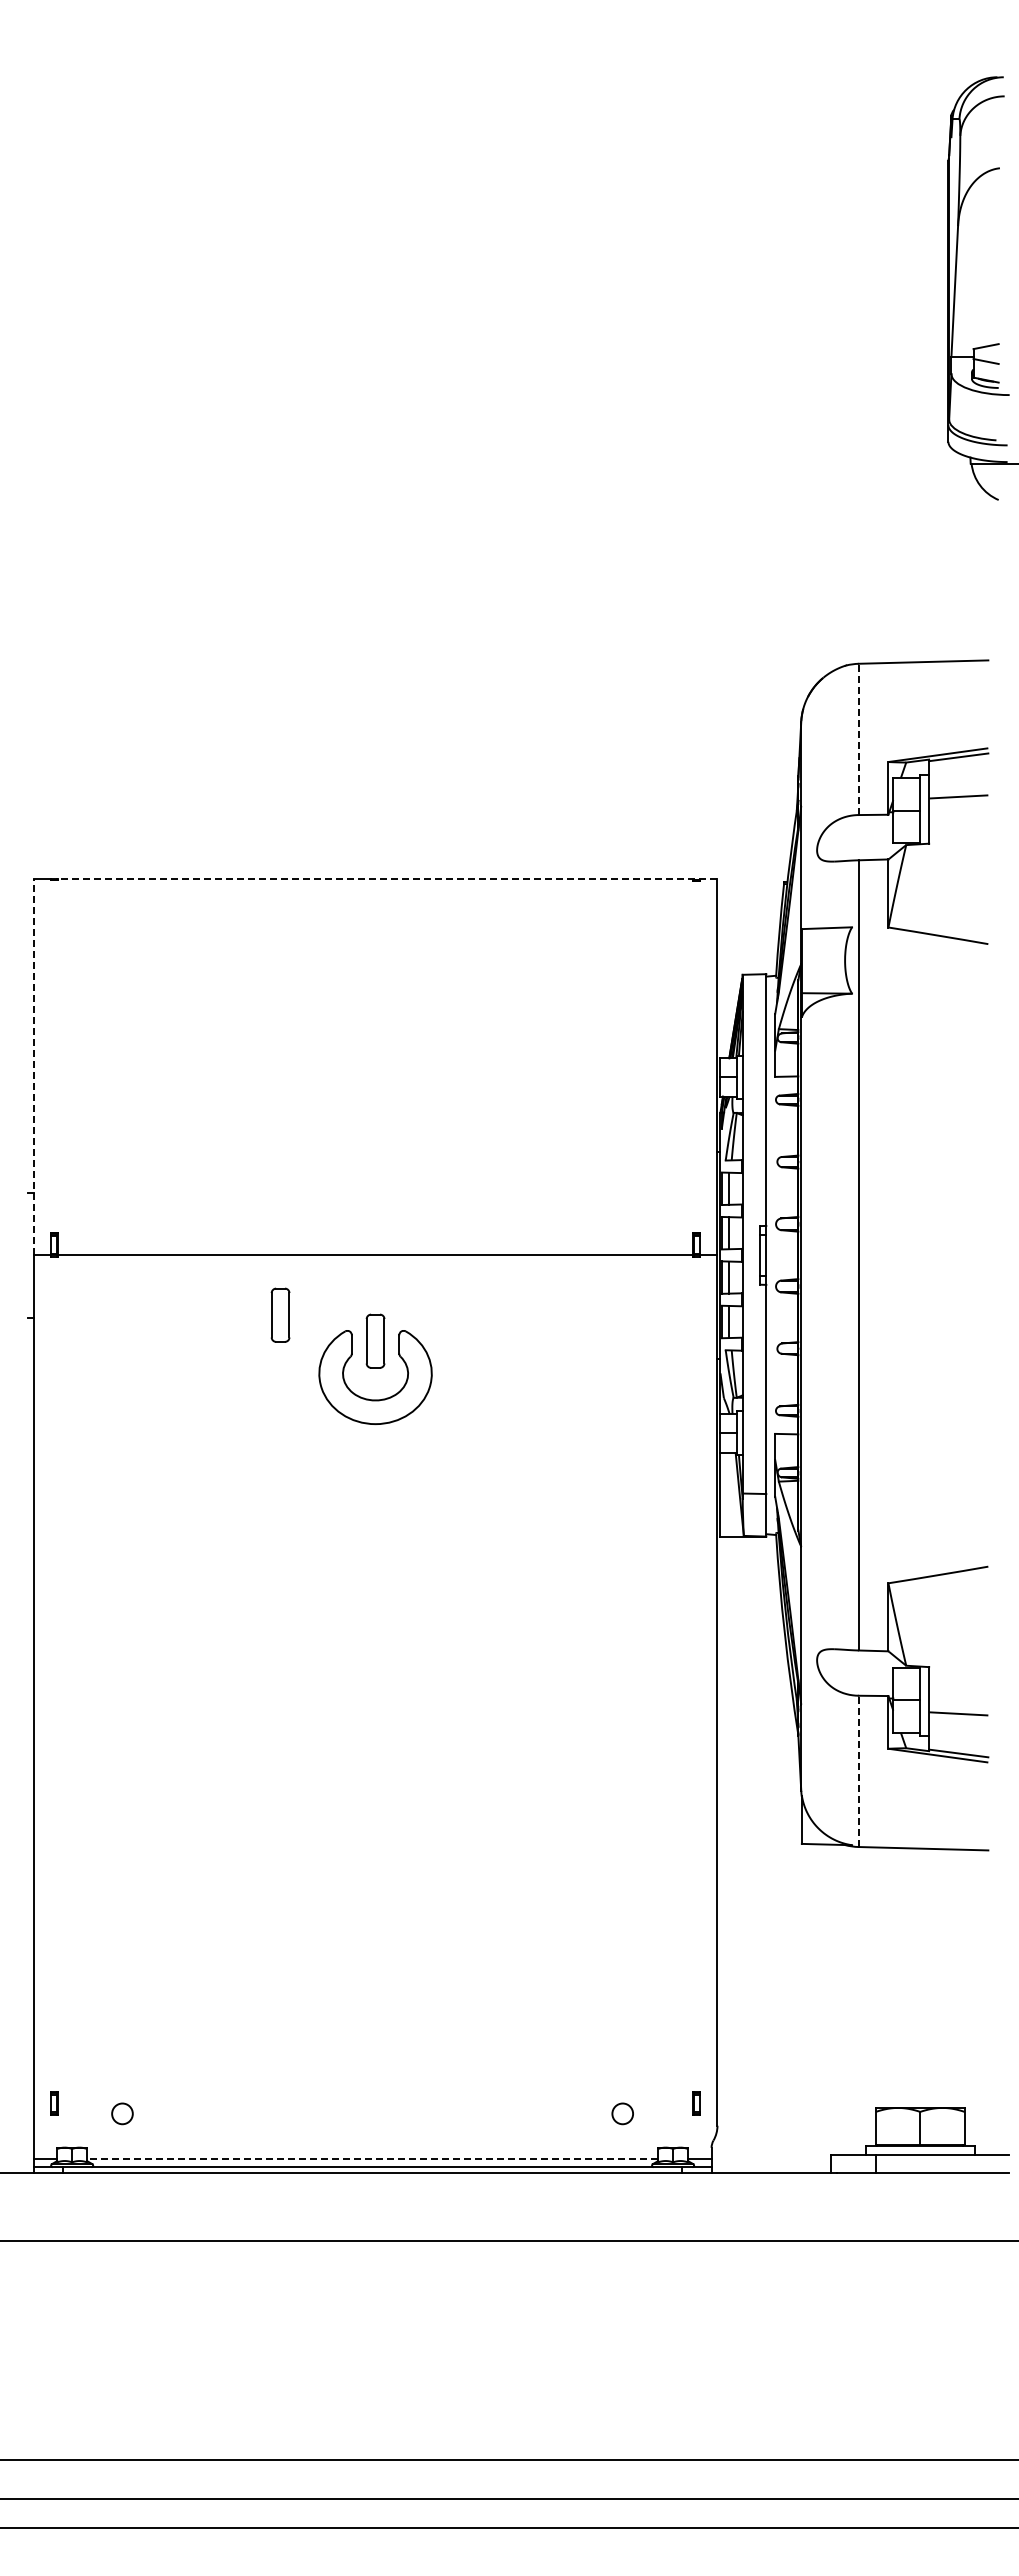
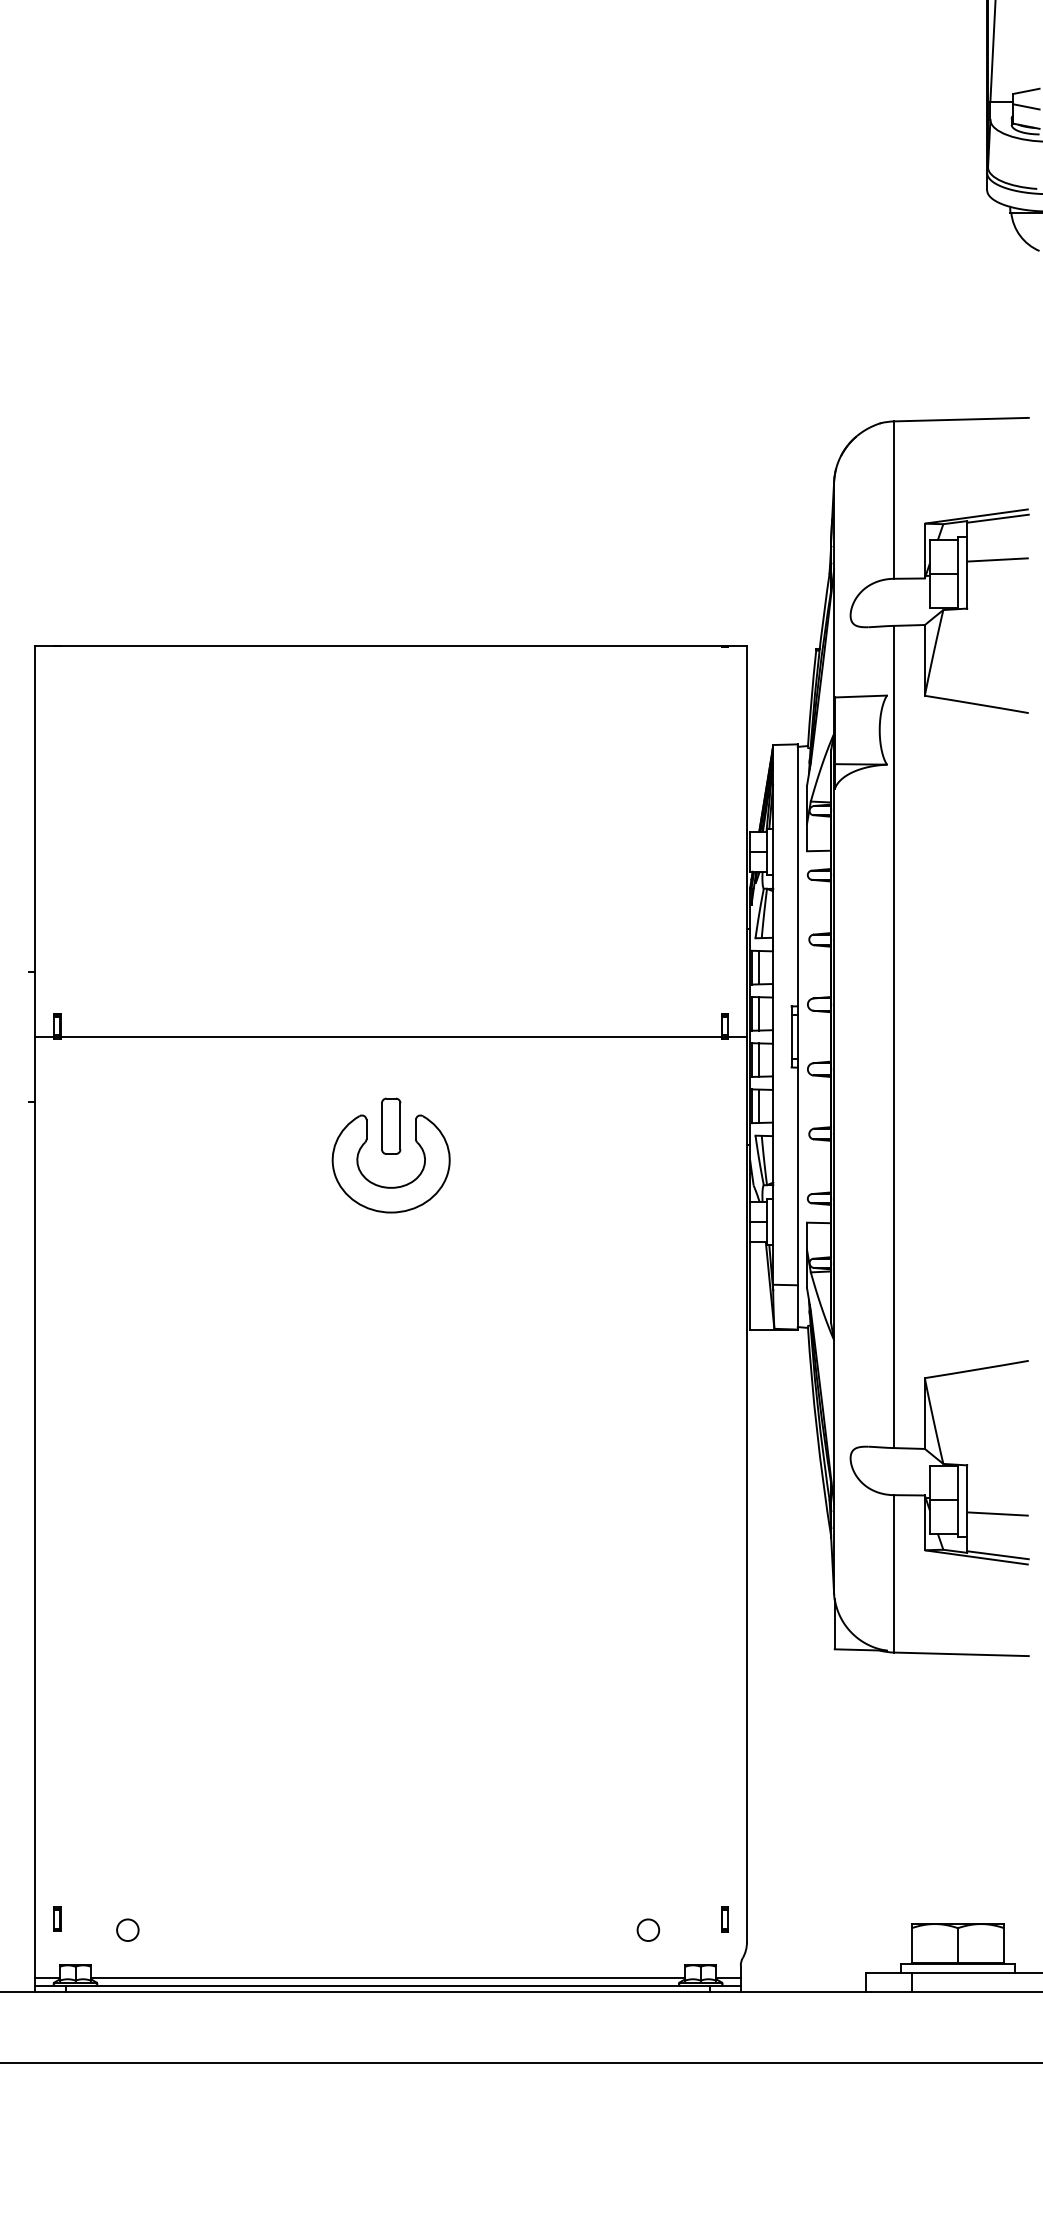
line: (858, 739) -> (893, 500), dashed -> solid
line: (387, 879) -> (403, 645), dashed -> solid
line: (33, 1067) -> (35, 841), dashed -> solid
part: (280, 1314) -> (292, 1098), removed
line: (858, 1771) -> (893, 1573), dashed -> solid
line: (372, 2159) -> (388, 1977), dashed -> solid

